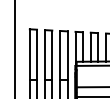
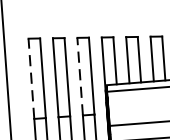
line: (29, 53) -> (30, 77), solid -> dashed
line: (60, 54) -> (80, 75), solid -> dashed

